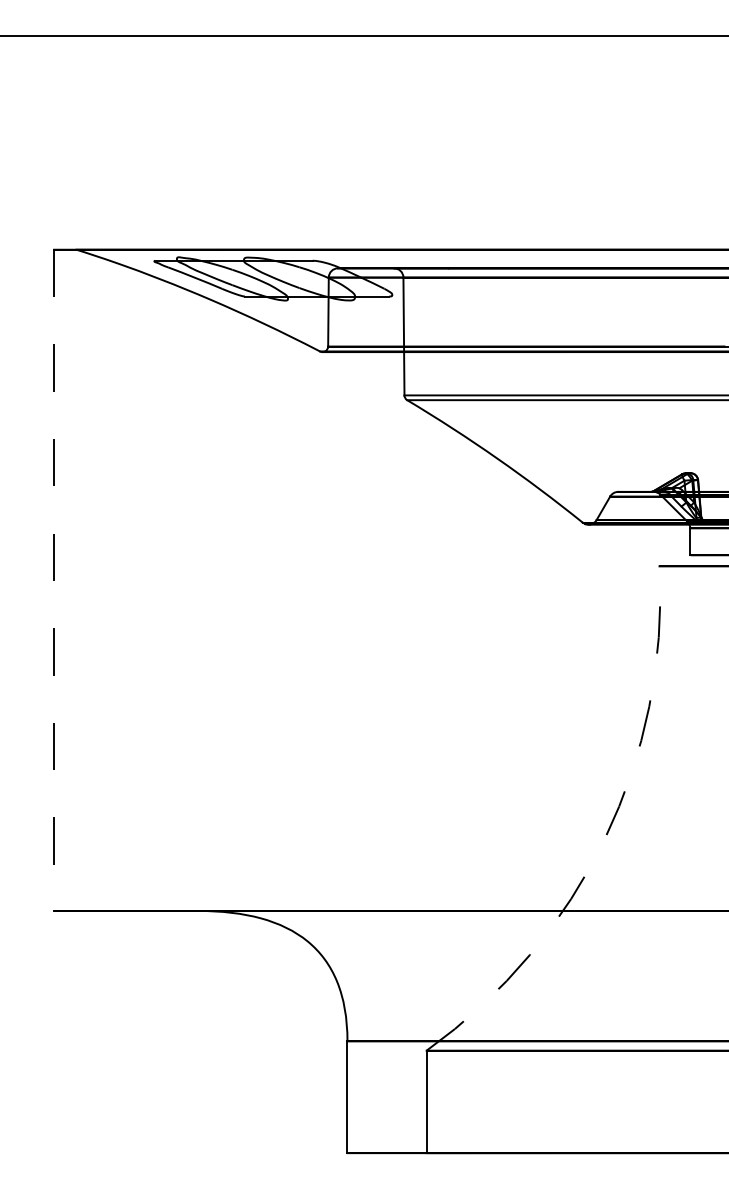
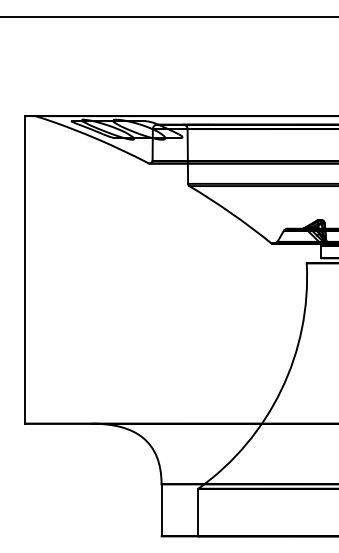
line: (54, 579) -> (25, 269), dashed -> solid
arc: (605, 837) -> (281, 389), dashed -> solid

